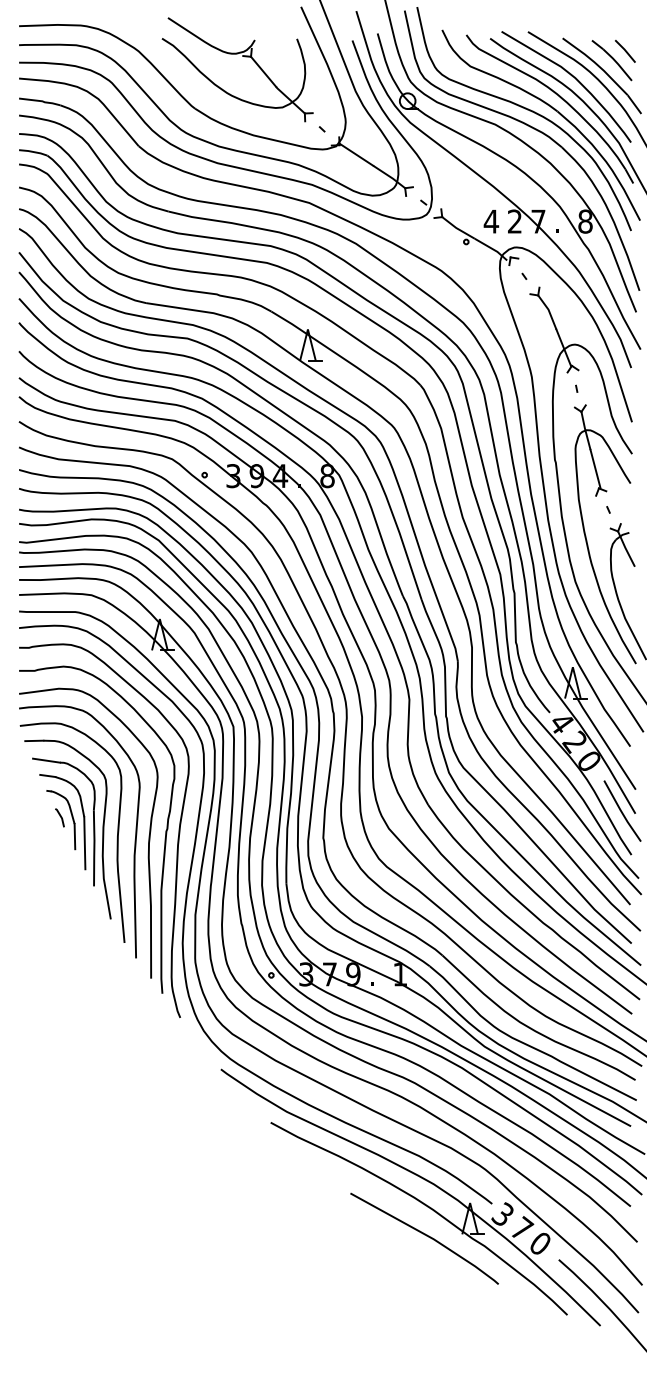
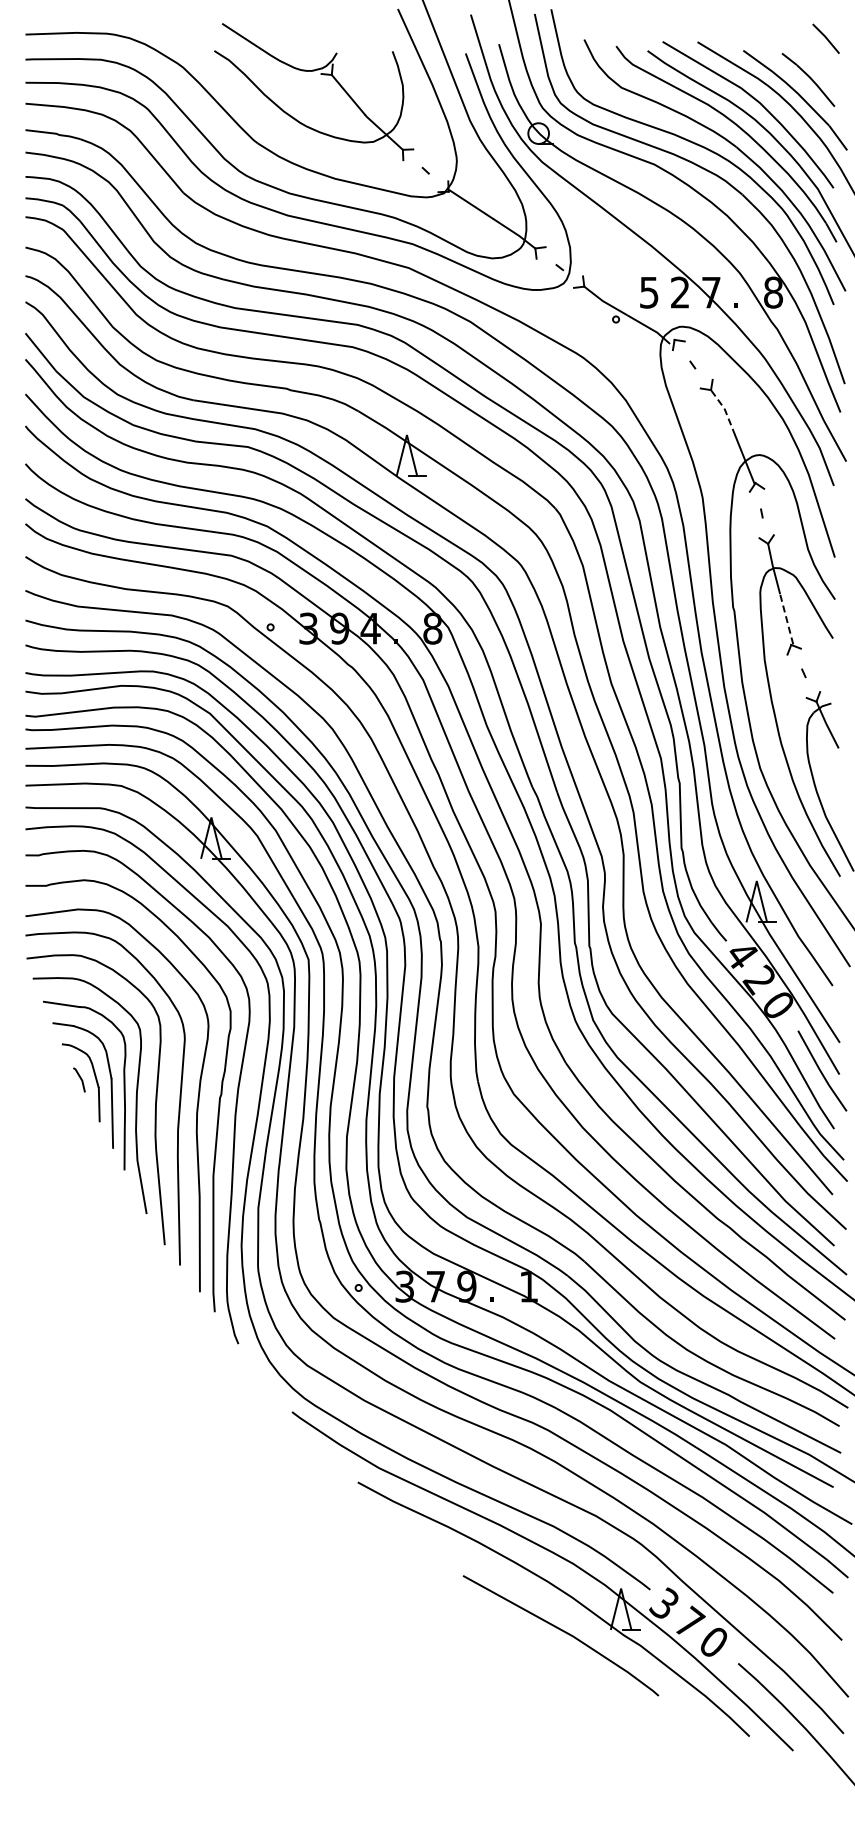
line: (624, 51) -> (825, 38), moved
text: (491, 221) -> (649, 292), 4 -> 5
line: (549, 310) -> (725, 410), solid -> dashed
line: (595, 469) -> (786, 619), solid -> dashed

